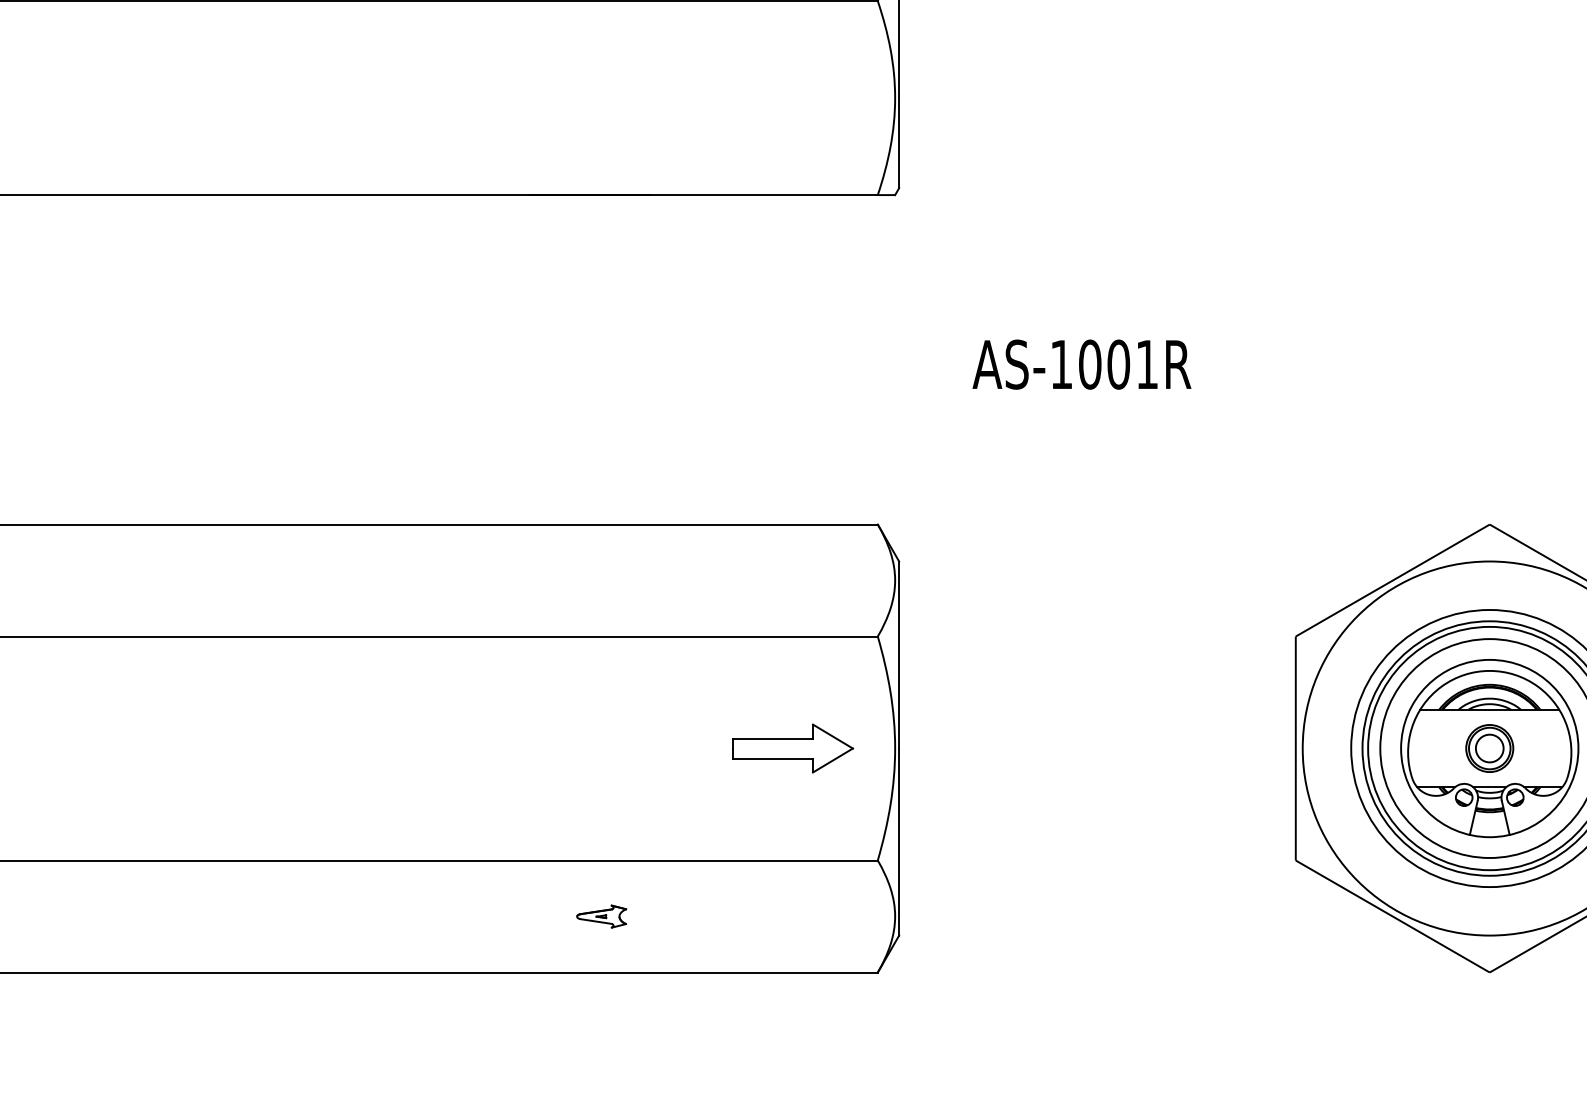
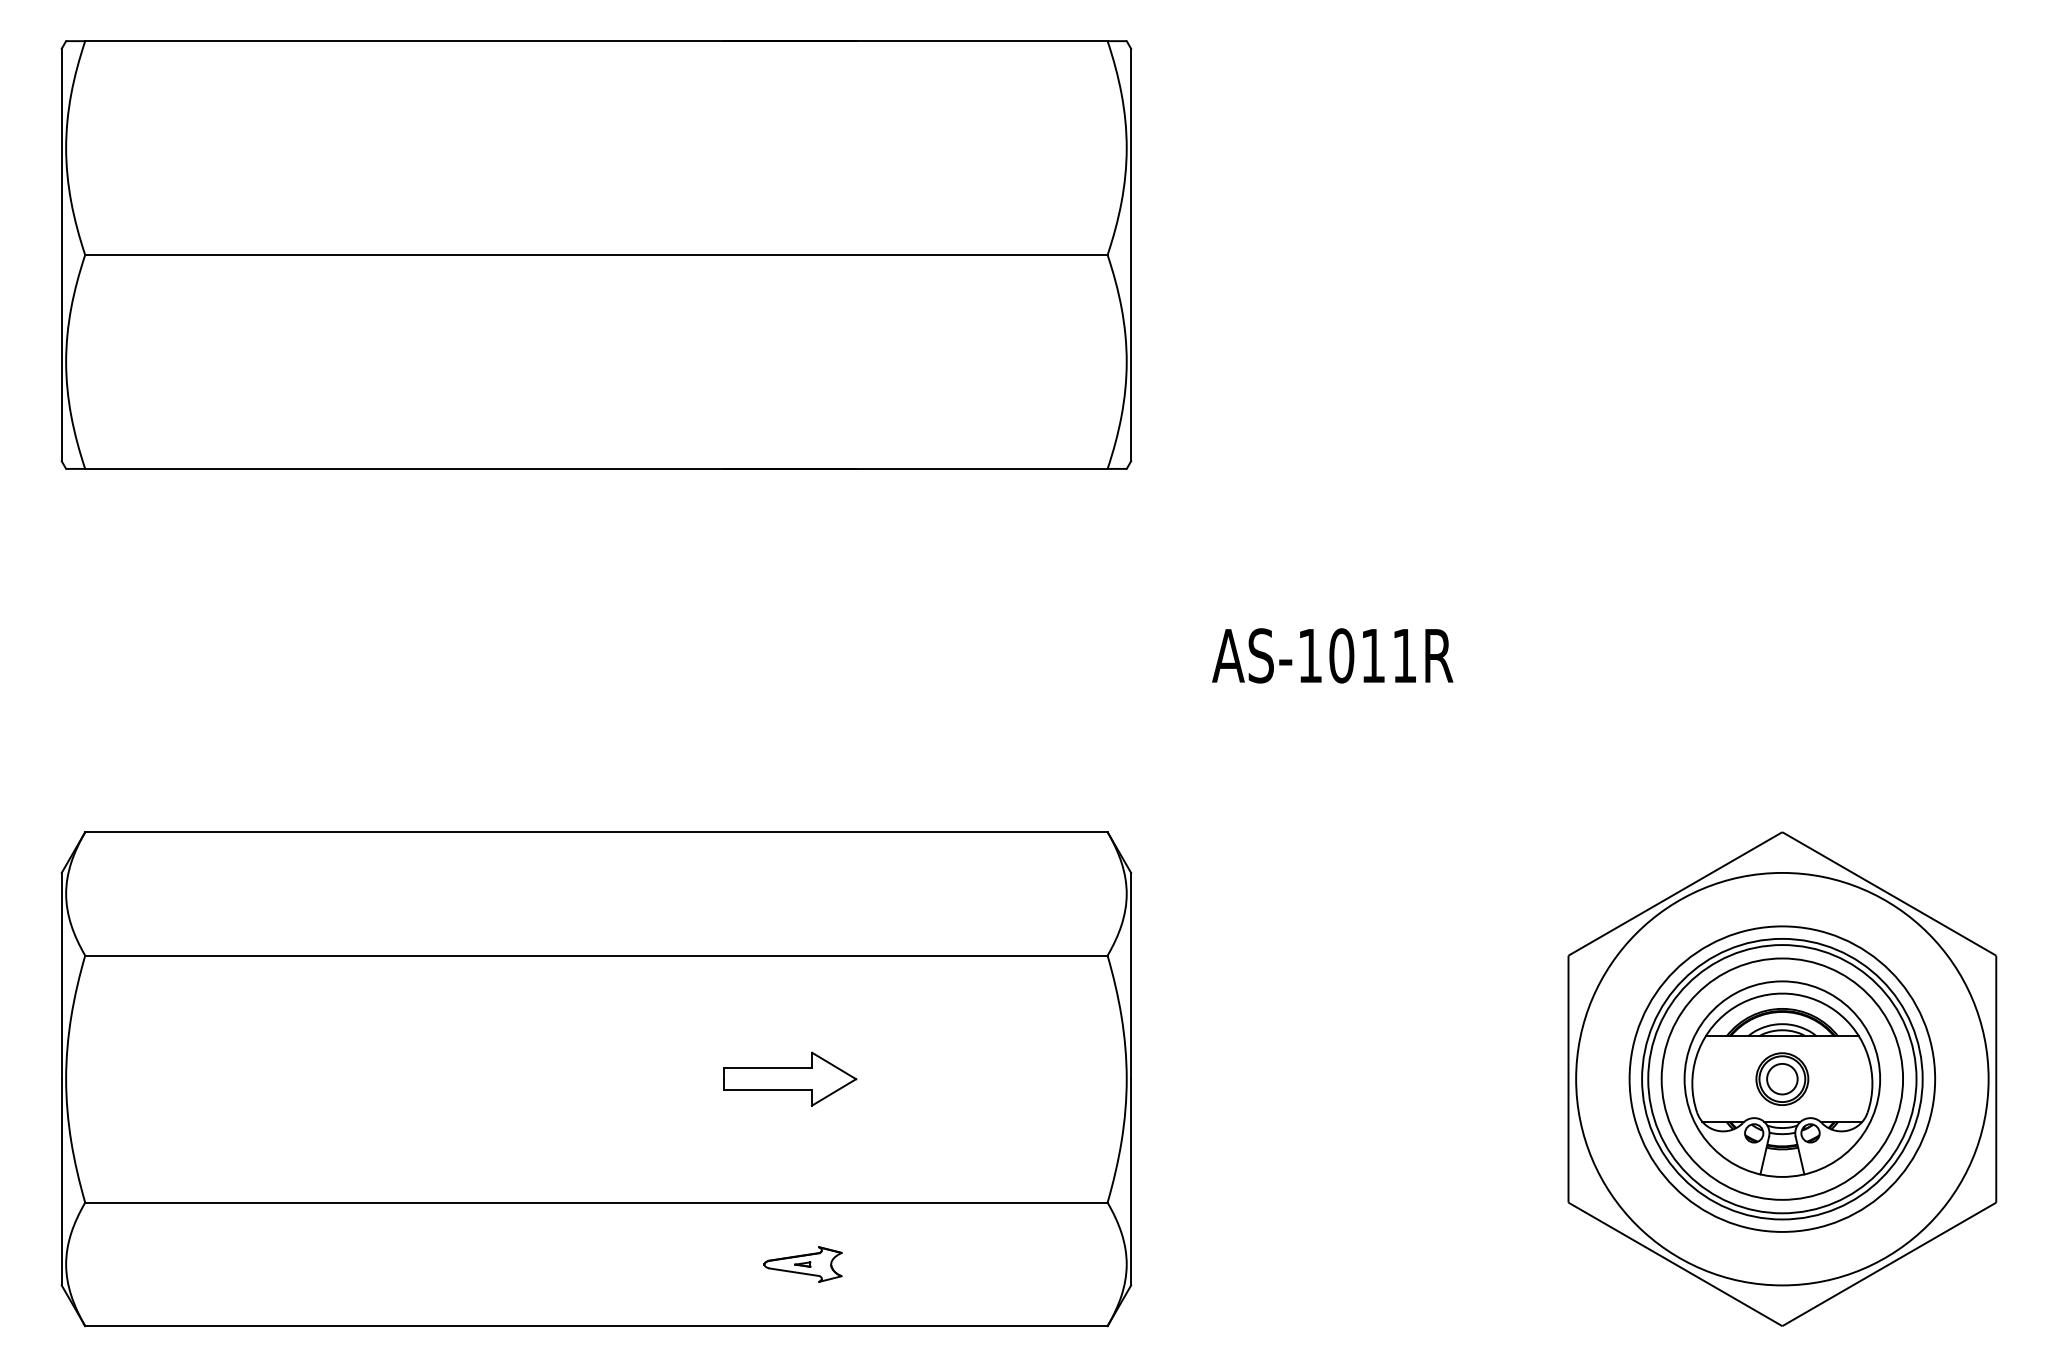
text: (1118, 364) -> (1373, 655), AS-1001R -> AS-1011R
part: (793, 747) -> (790, 1078), moved
part: (601, 916) -> (802, 1264), size x1.43

